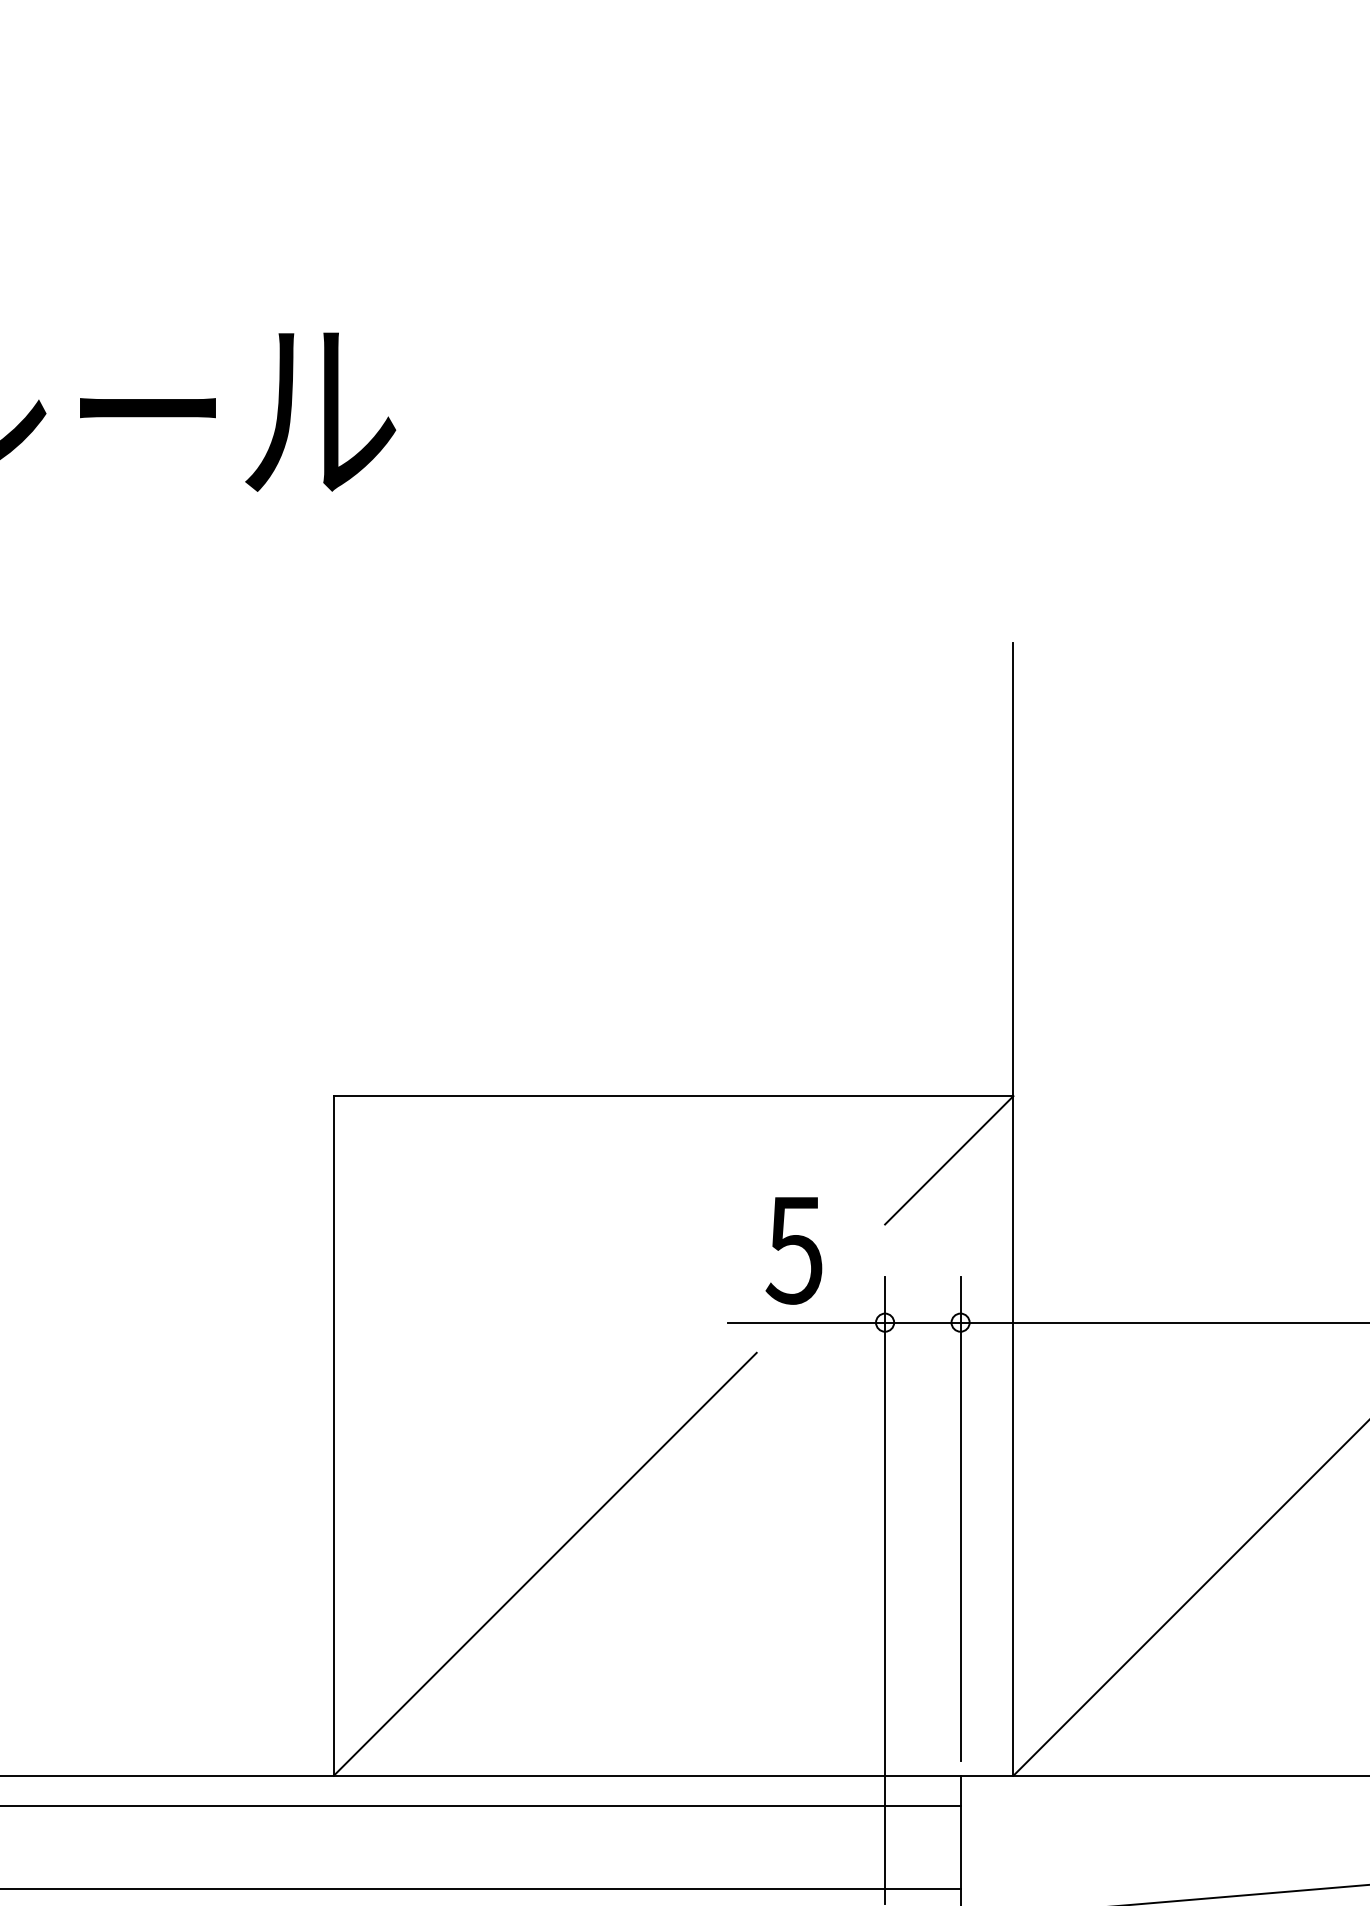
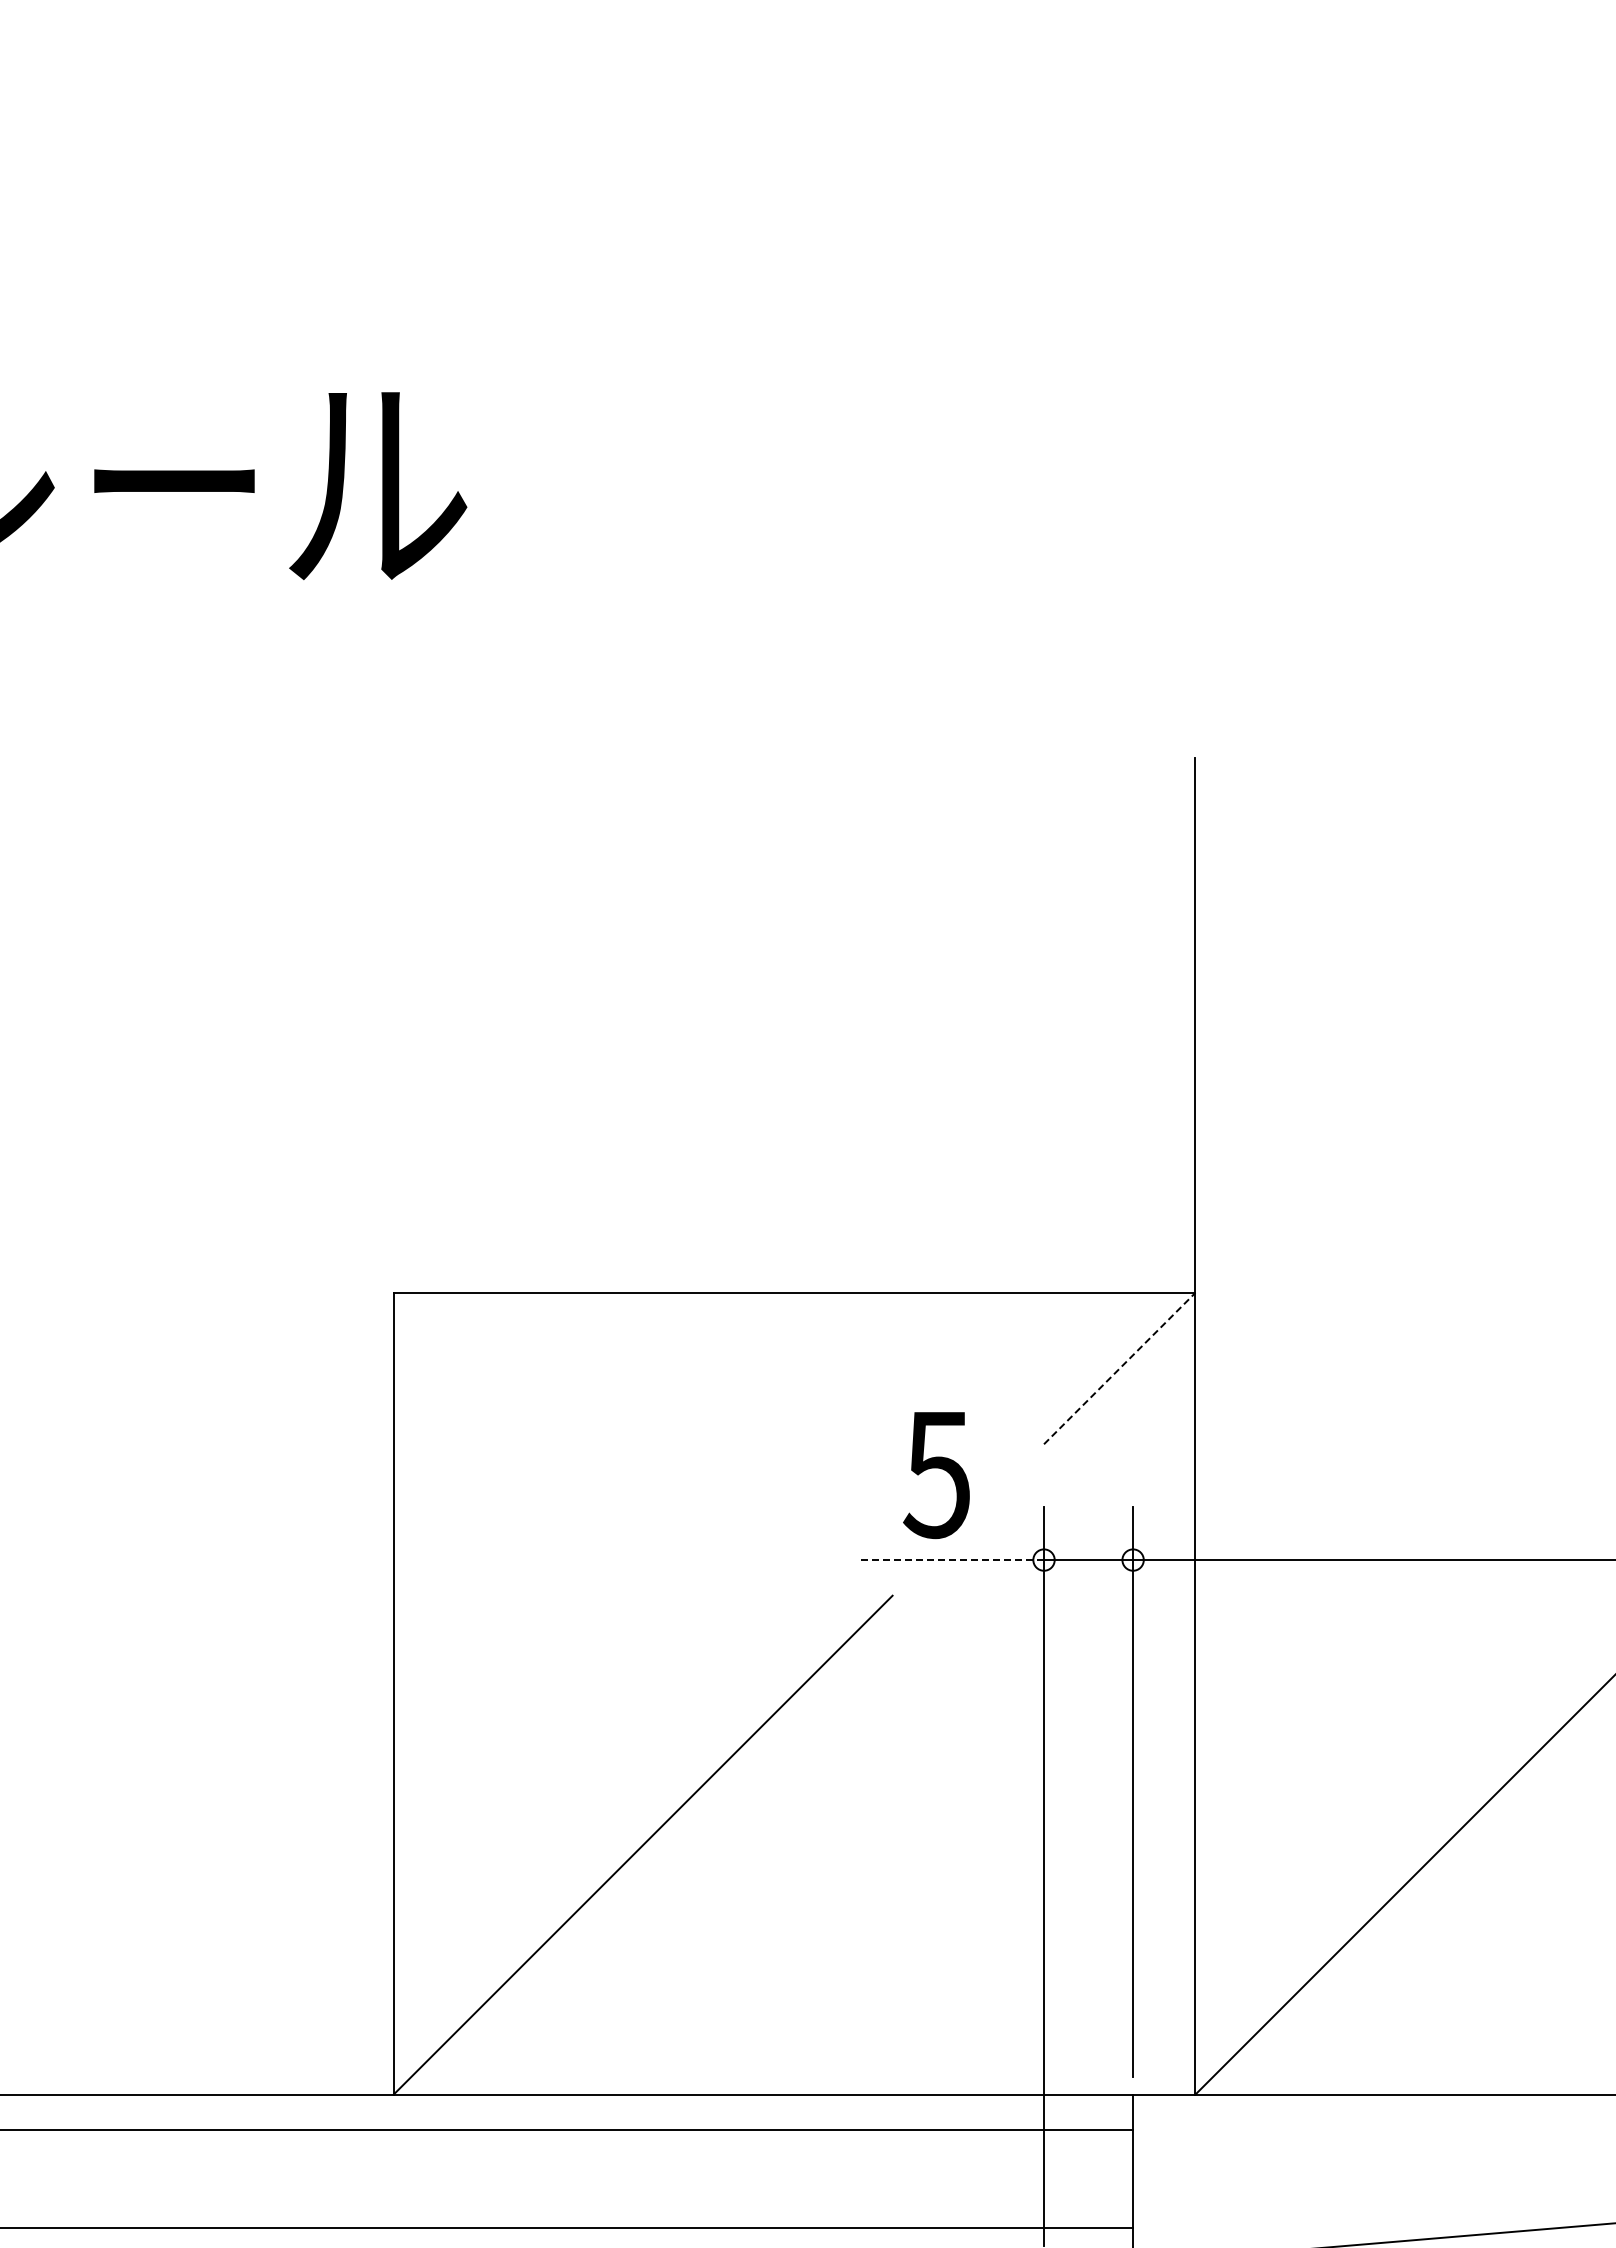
line: (949, 1160) -> (1120, 1368), solid -> dashed
line: (806, 1323) -> (951, 1560), solid -> dashed

